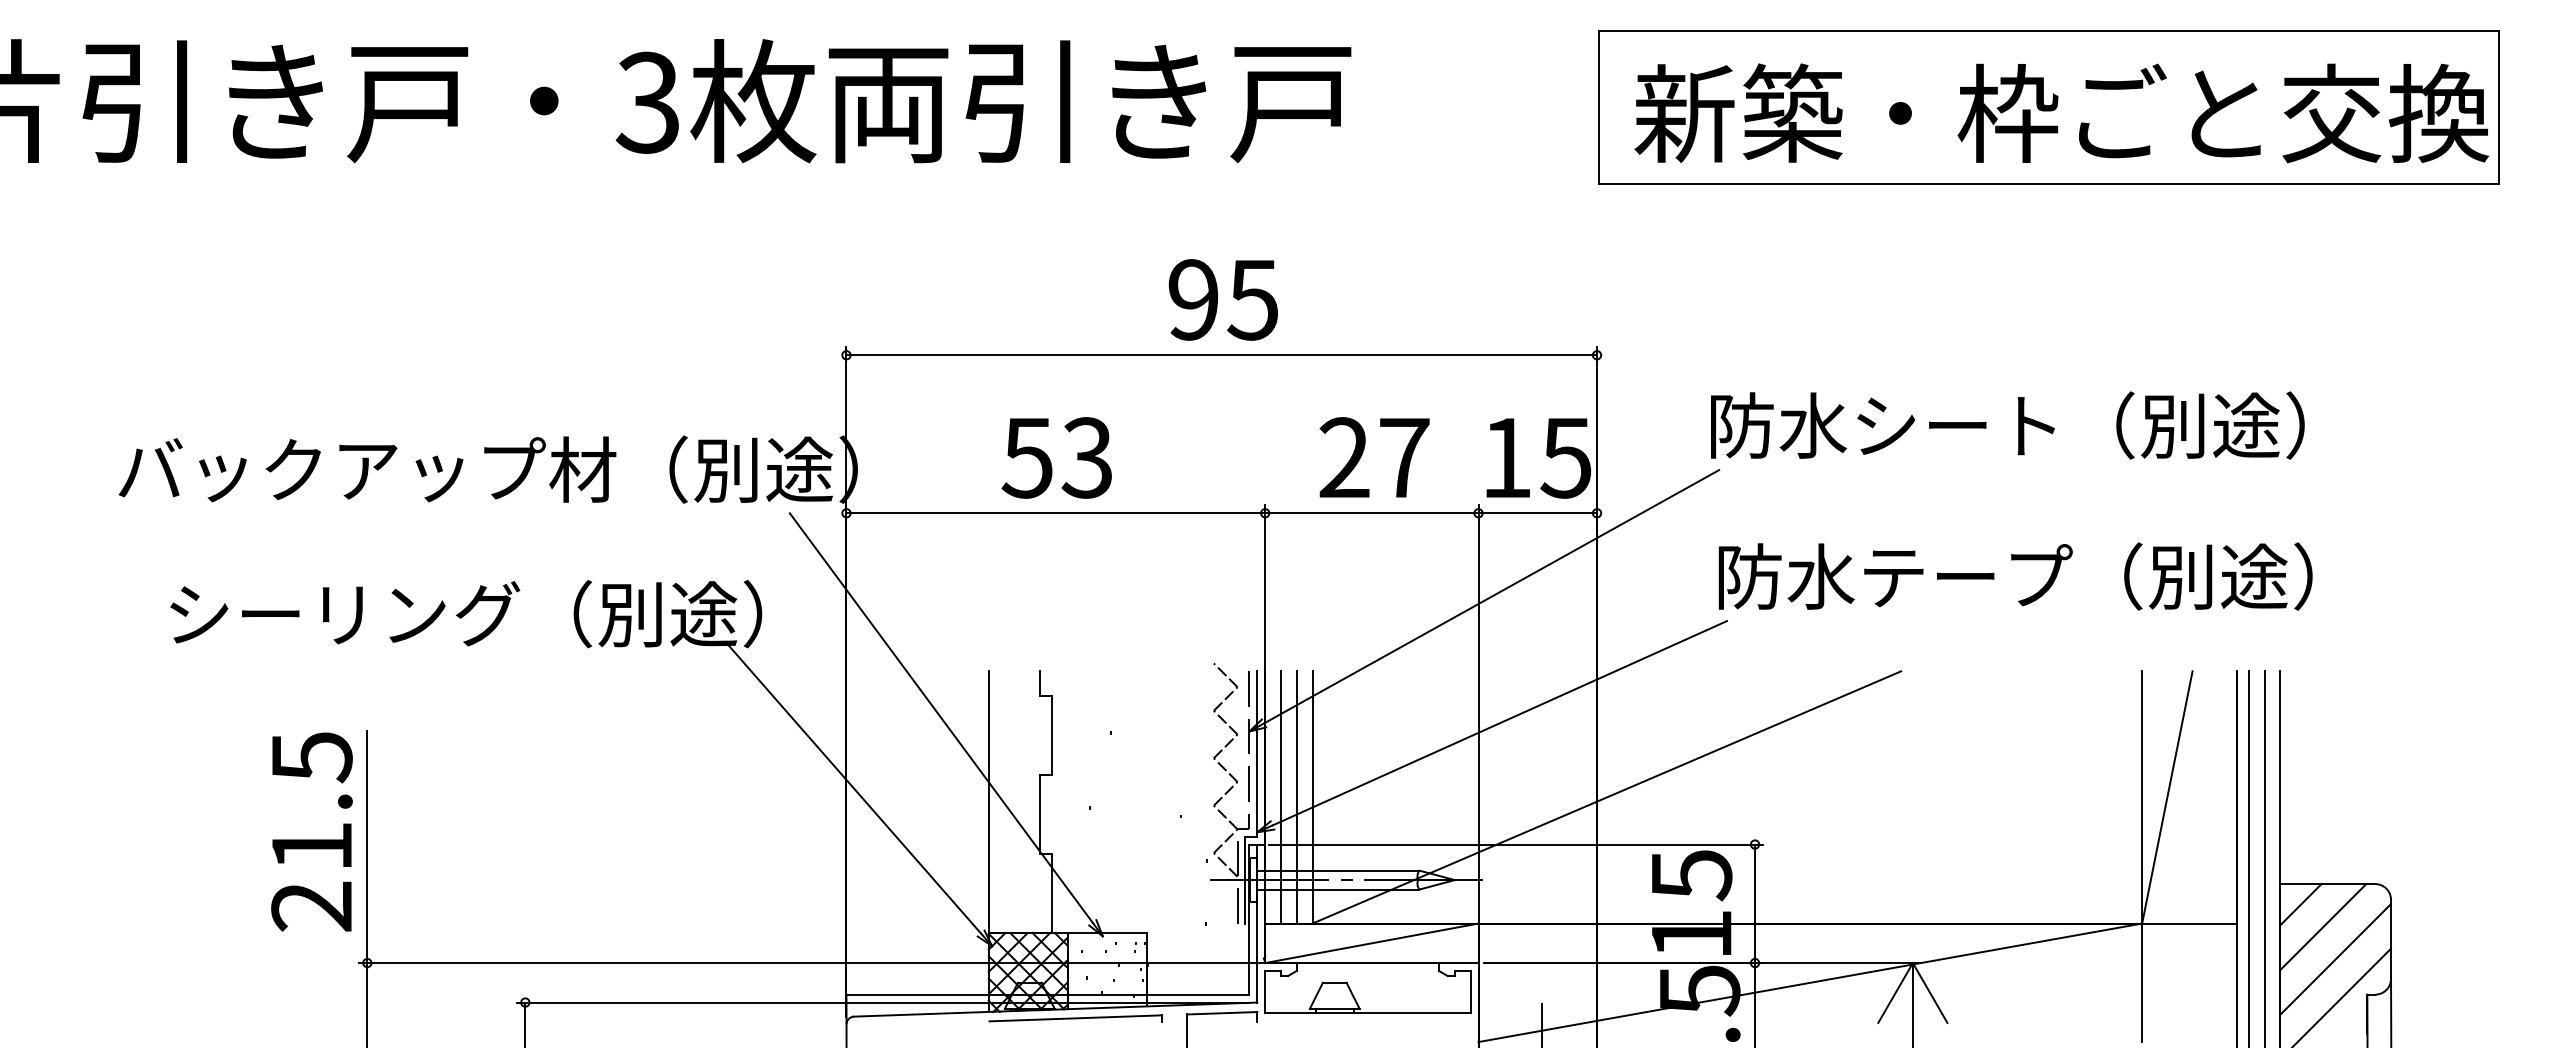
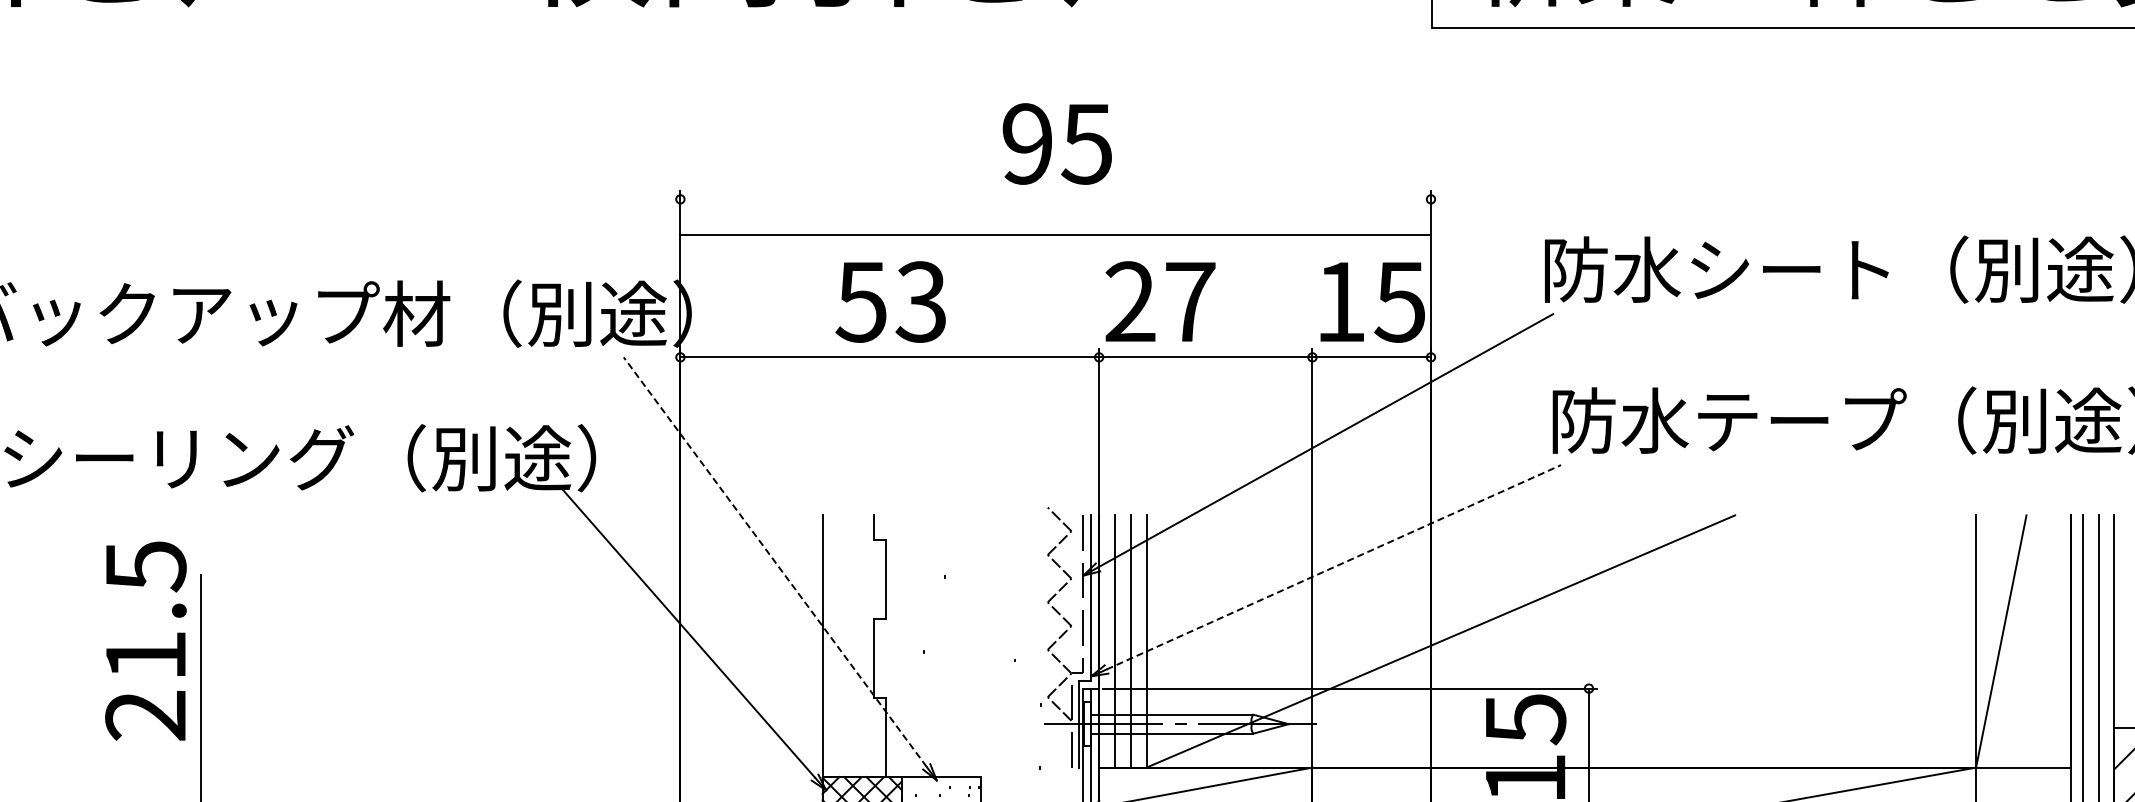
line: (1221, 355) -> (1055, 235), moved
text: (1374, 457) -> (1160, 301), moved
line: (941, 718) -> (775, 562), solid -> dashed
line: (1500, 723) -> (1334, 567), solid -> dashed
text: (311, 831) -> (145, 640), moved

